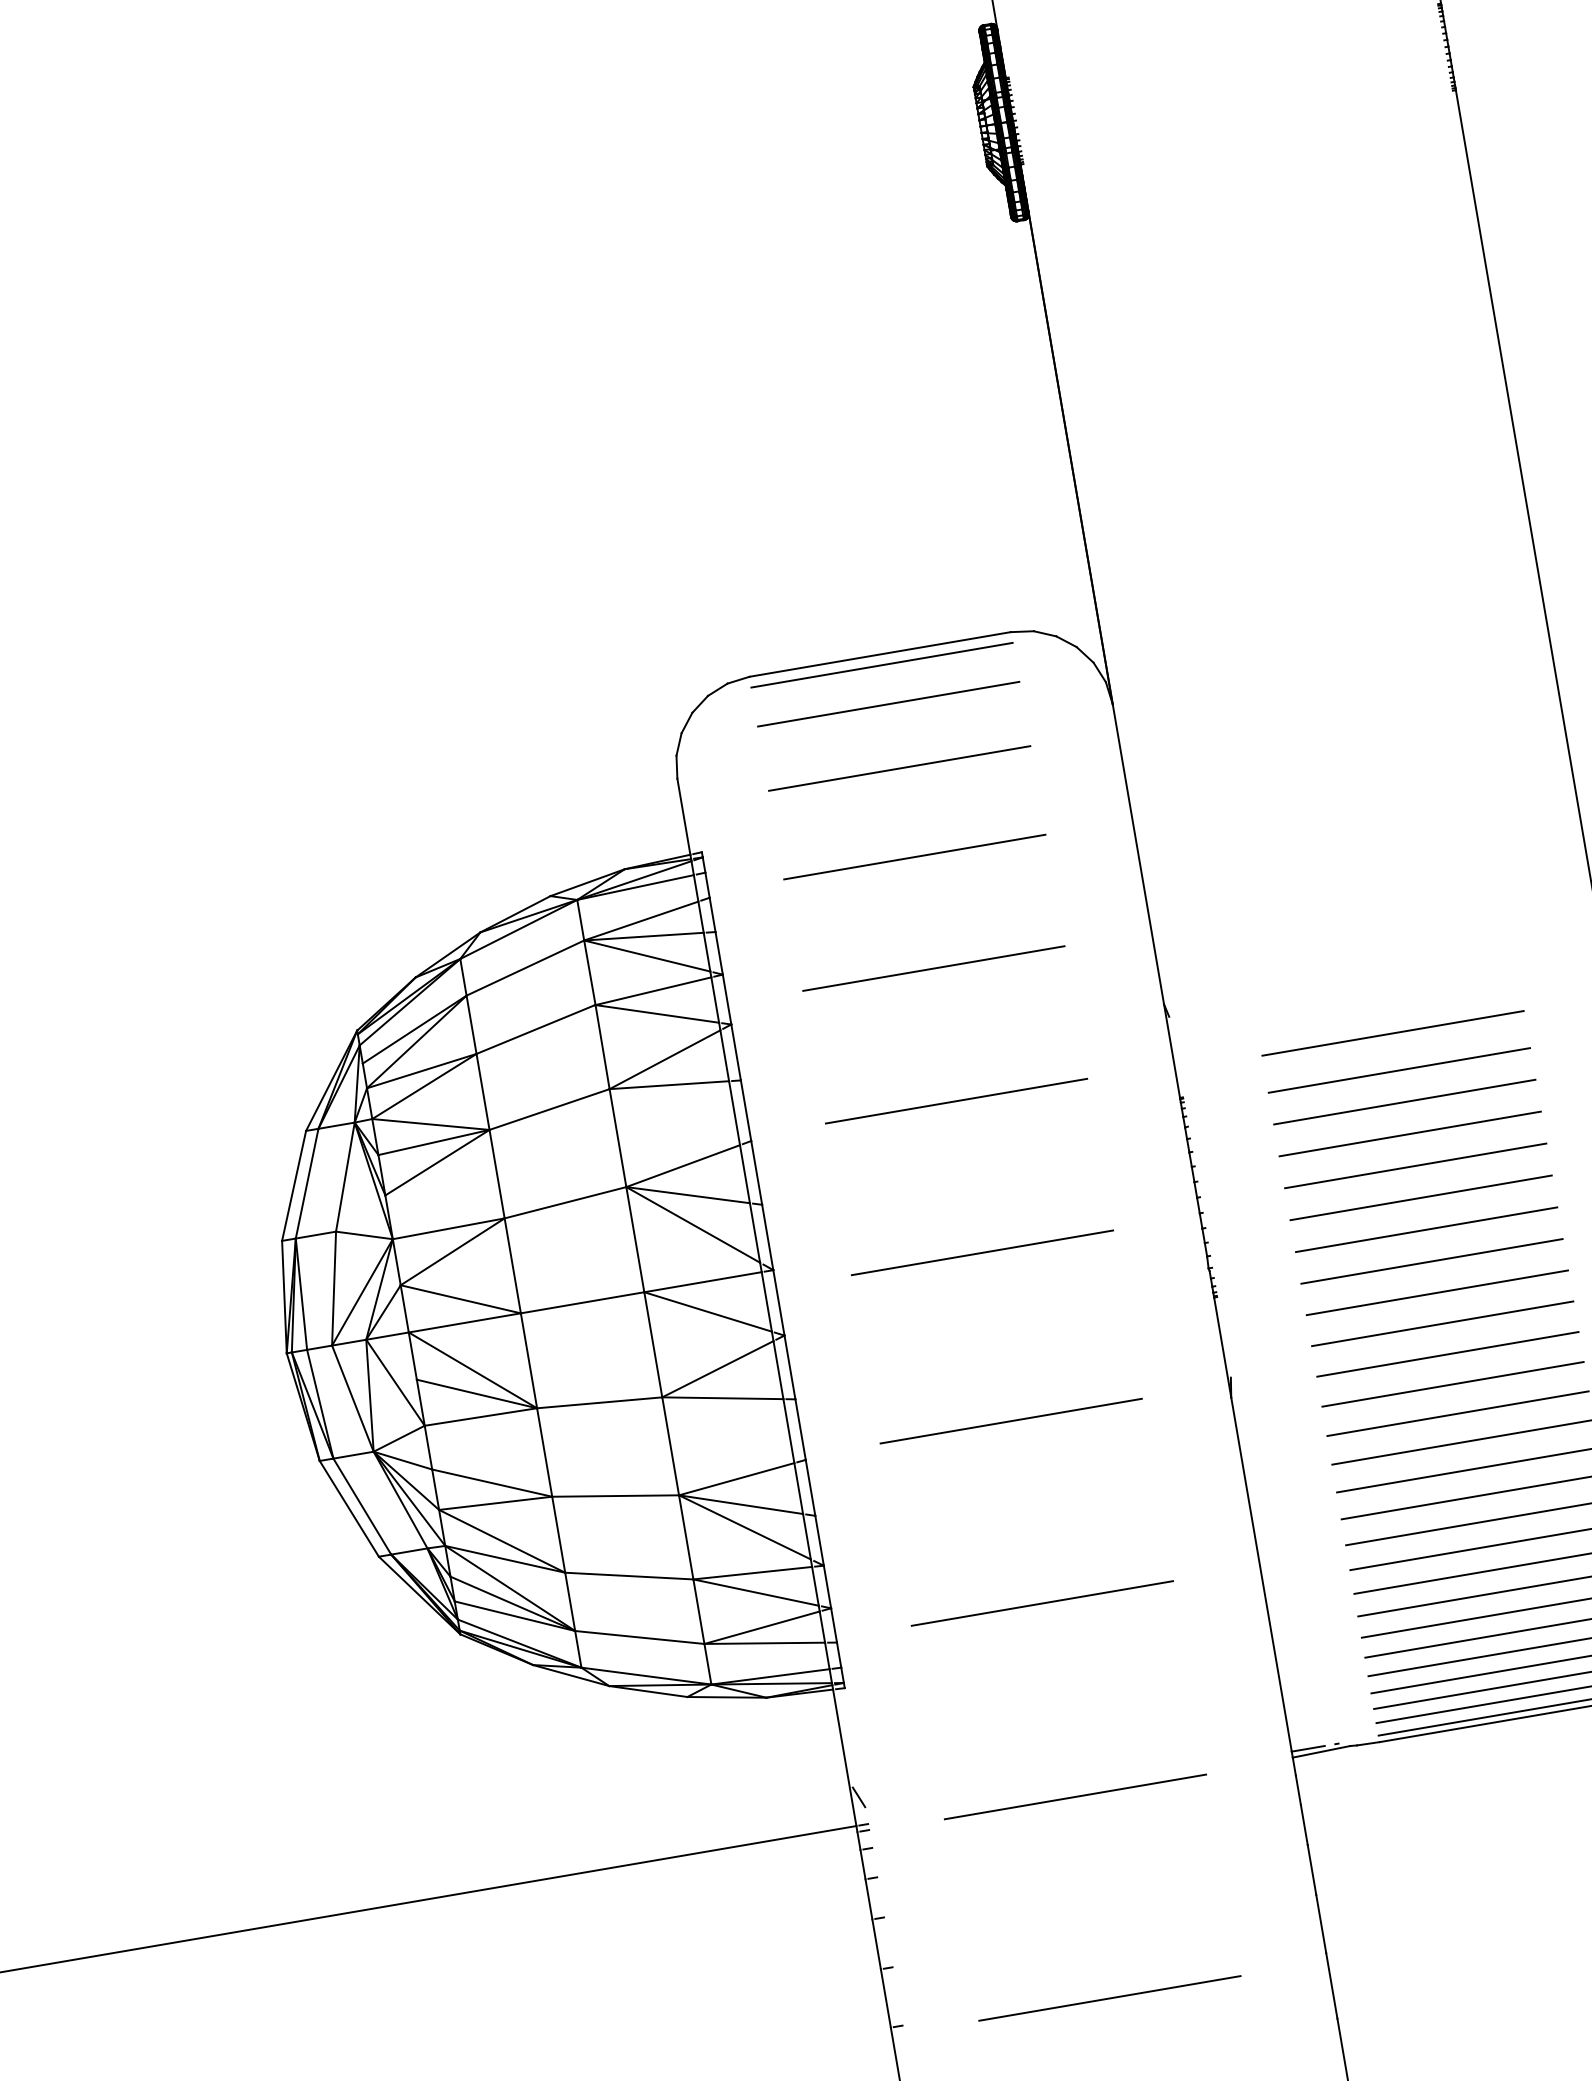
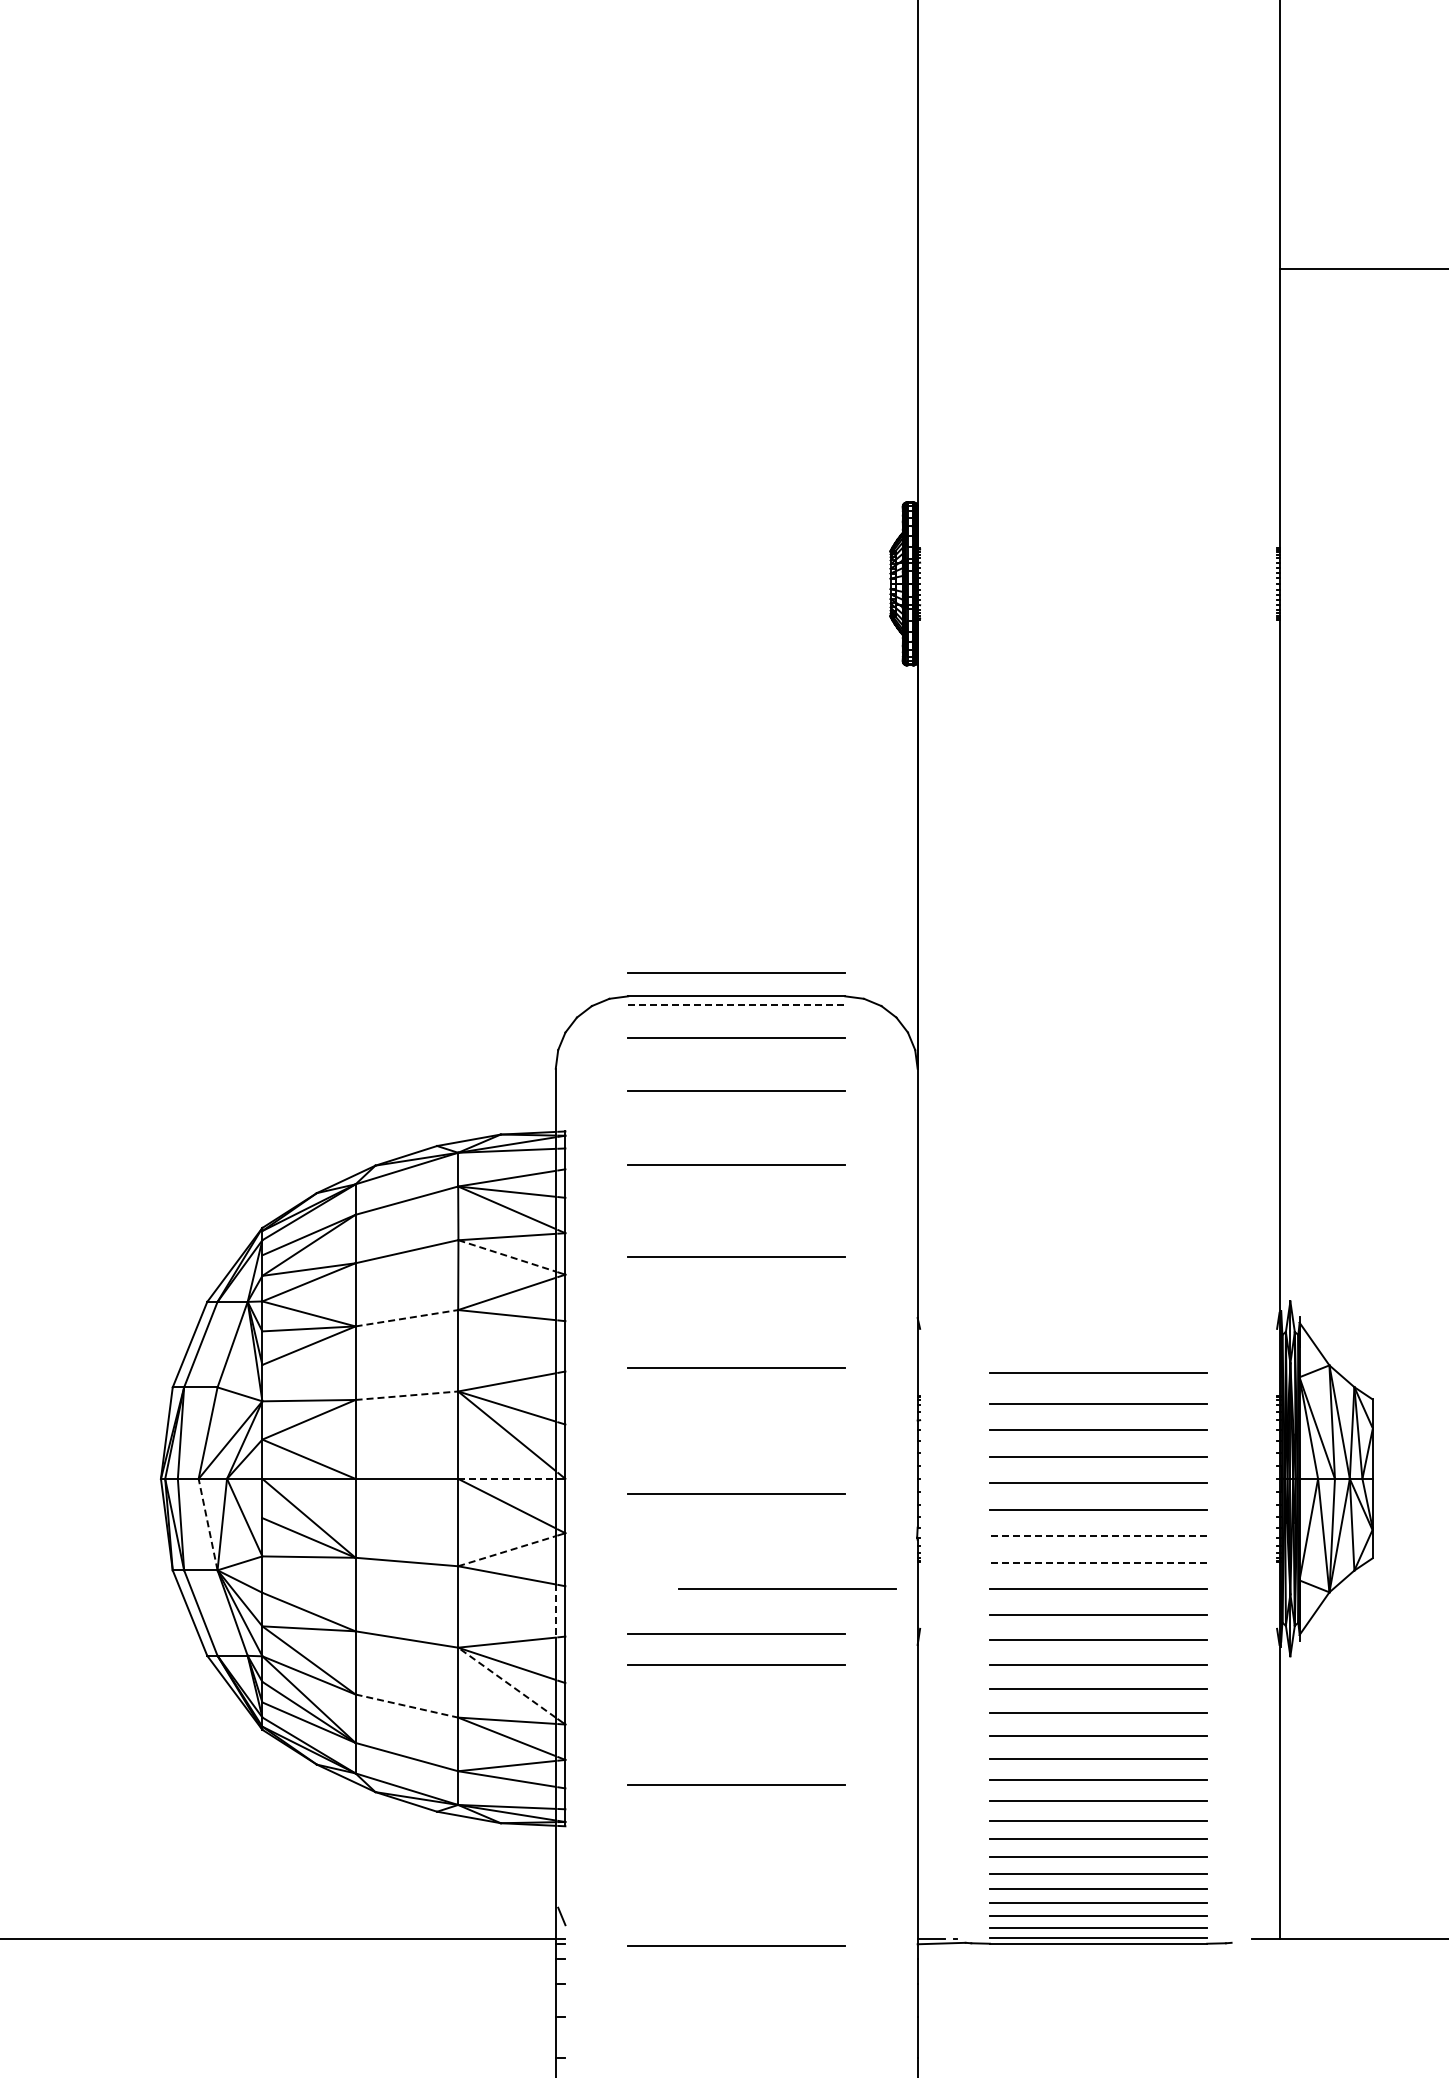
line: (875, 625) -> (736, 972), added
line: (881, 665) -> (736, 1005), solid -> dashed
line: (657, 1014) -> (507, 1256), solid -> dashed
line: (549, 1109) -> (406, 1318), solid -> dashed
line: (566, 1202) -> (407, 1395), solid -> dashed
line: (1426, 1229) -> (1098, 1536), solid -> dashed
line: (1431, 1261) -> (1098, 1562), solid -> dashed
line: (702, 1281) -> (506, 1478), solid -> dashed
line: (1063, 1356) -> (787, 1588), added
line: (718, 1369) -> (507, 1551), solid -> dashed
line: (353, 1398) -> (208, 1524), solid -> dashed
line: (788, 1431) -> (555, 1611), solid -> dashed
line: (1017, 1458) -> (736, 1664), added
line: (744, 1527) -> (506, 1682), solid -> dashed
line: (628, 1576) -> (406, 1706), solid -> dashed

